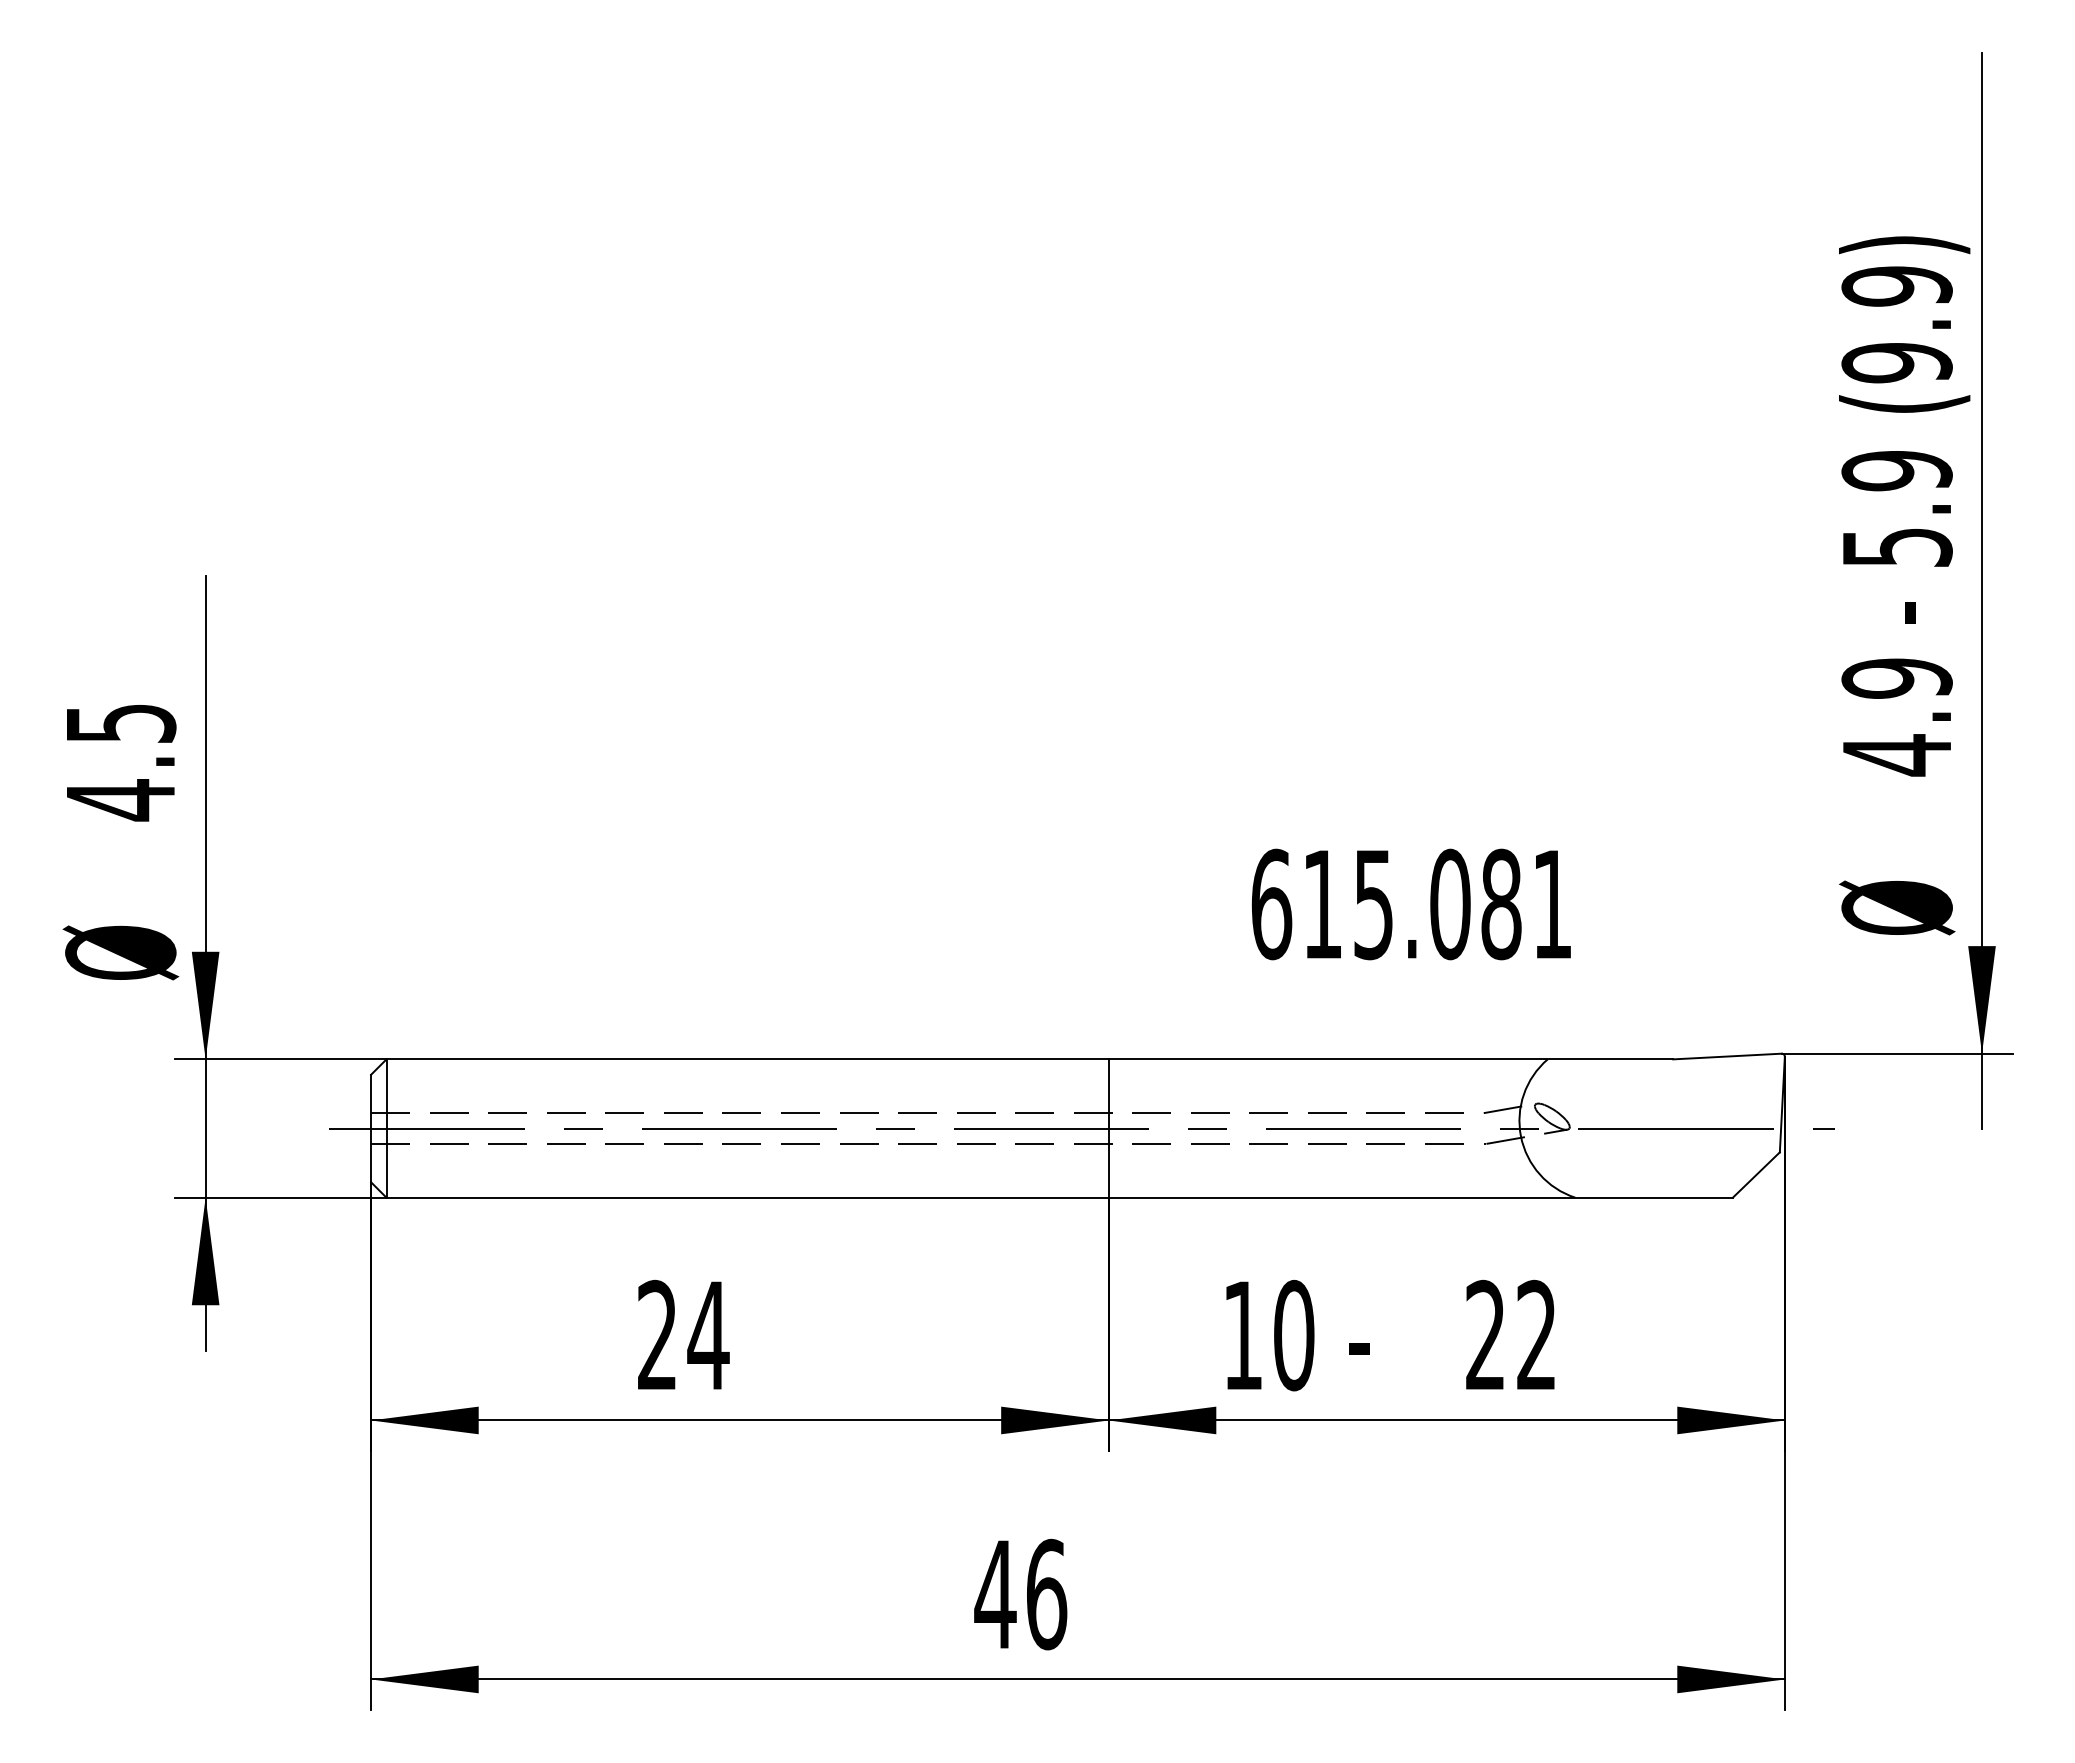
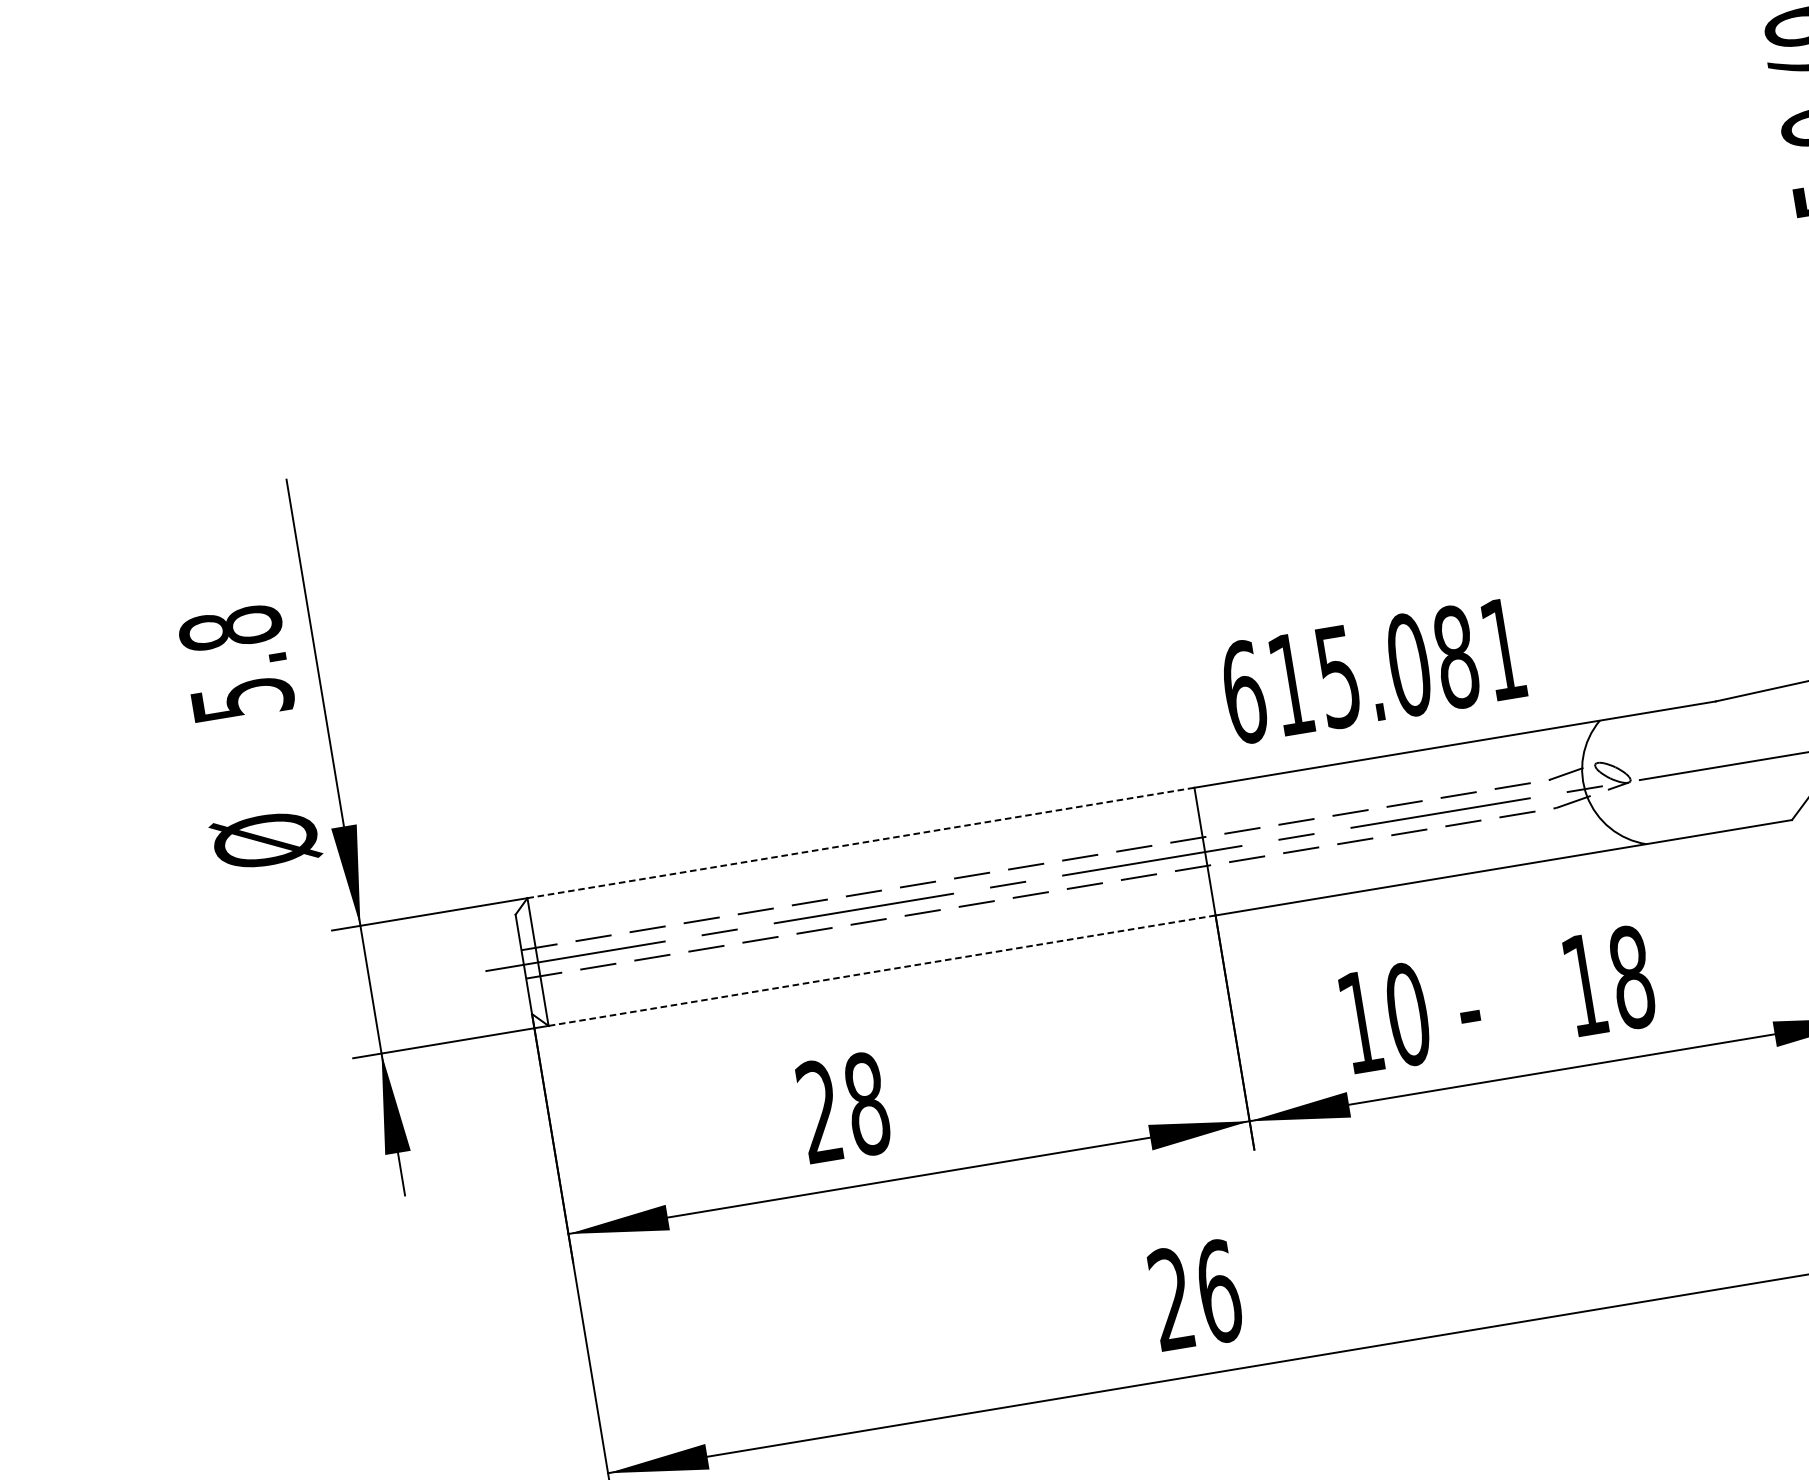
text: (120, 762) -> (236, 664), 4.5 -> 5.8
text: (1410, 904) -> (1372, 671), moved
line: (748, 1059) -> (861, 842), solid -> dashed
line: (747, 1197) -> (881, 970), solid -> dashed
text: (708, 1335) -> (867, 1103), 24 -> 28
text: (1511, 1335) -> (1608, 981), 22 -> 18
text: (995, 1593) -> (1171, 1298), 46 -> 26

